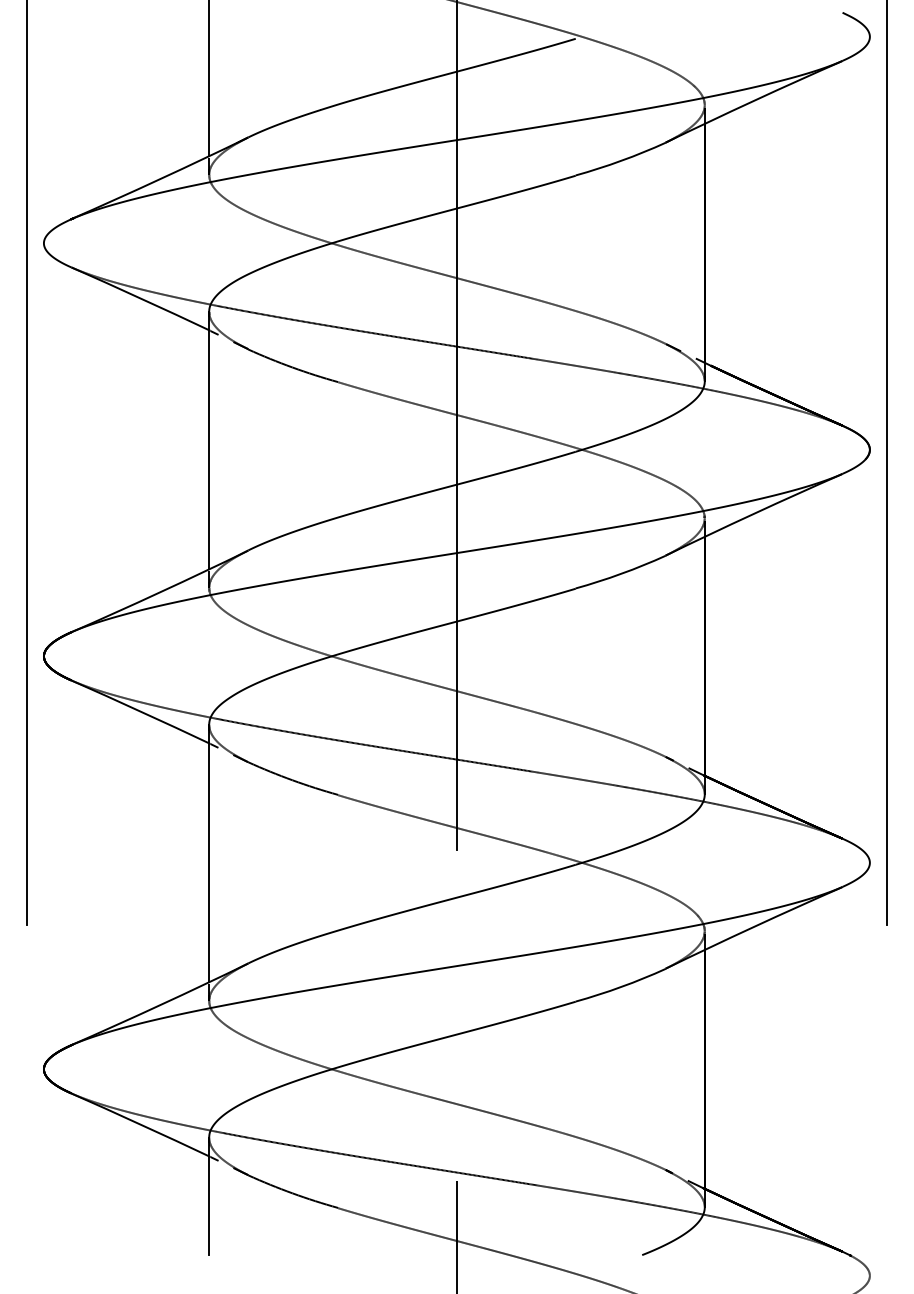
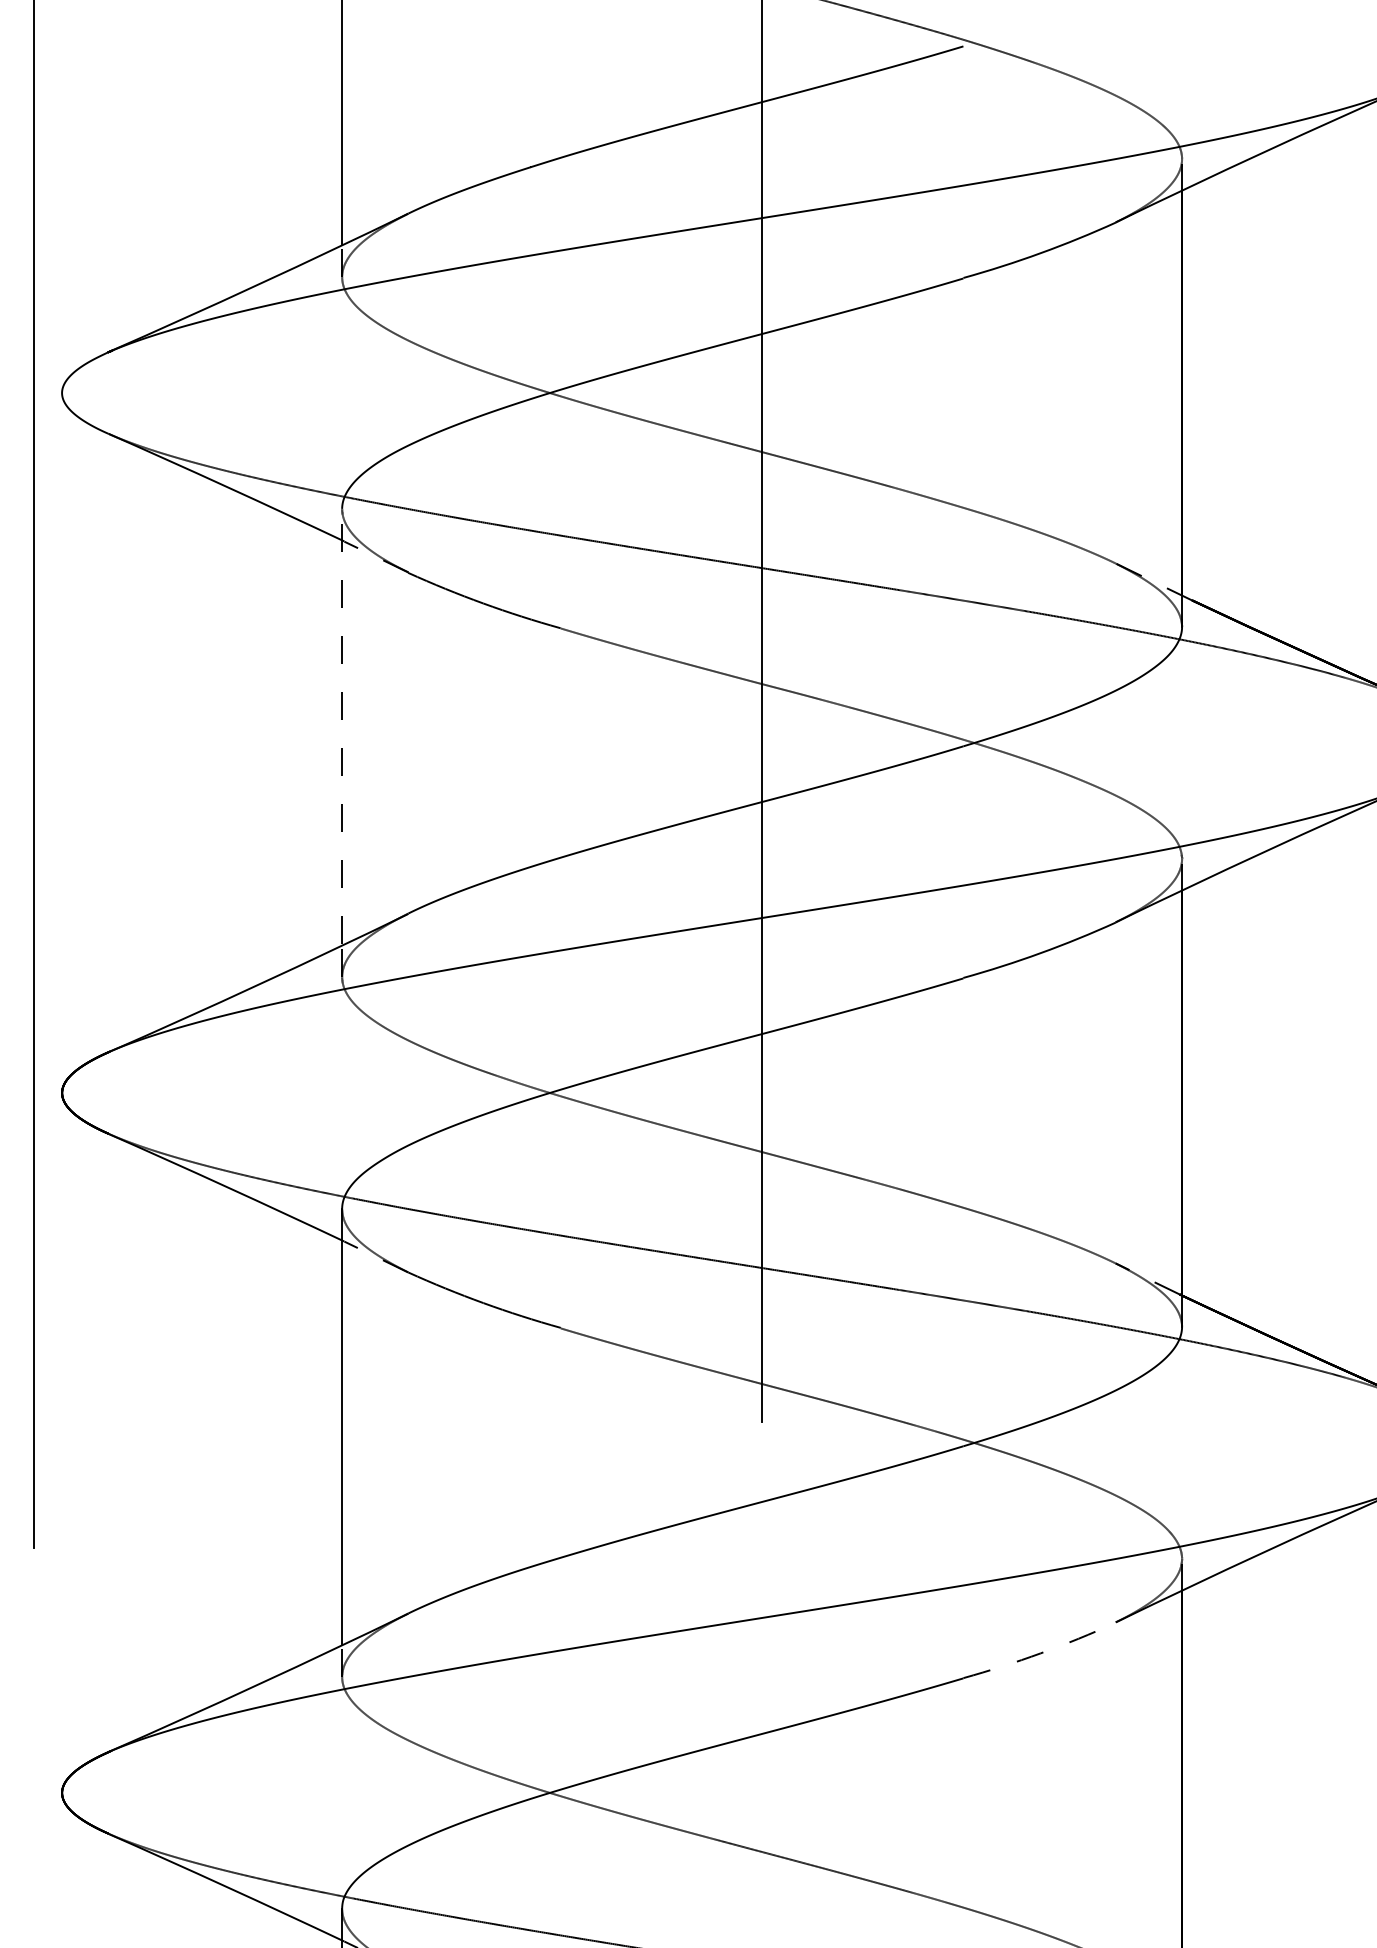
line: (209, 439) -> (342, 725), solid -> dashed
arc: (621, 986) -> (1040, 1652), solid -> dashed

